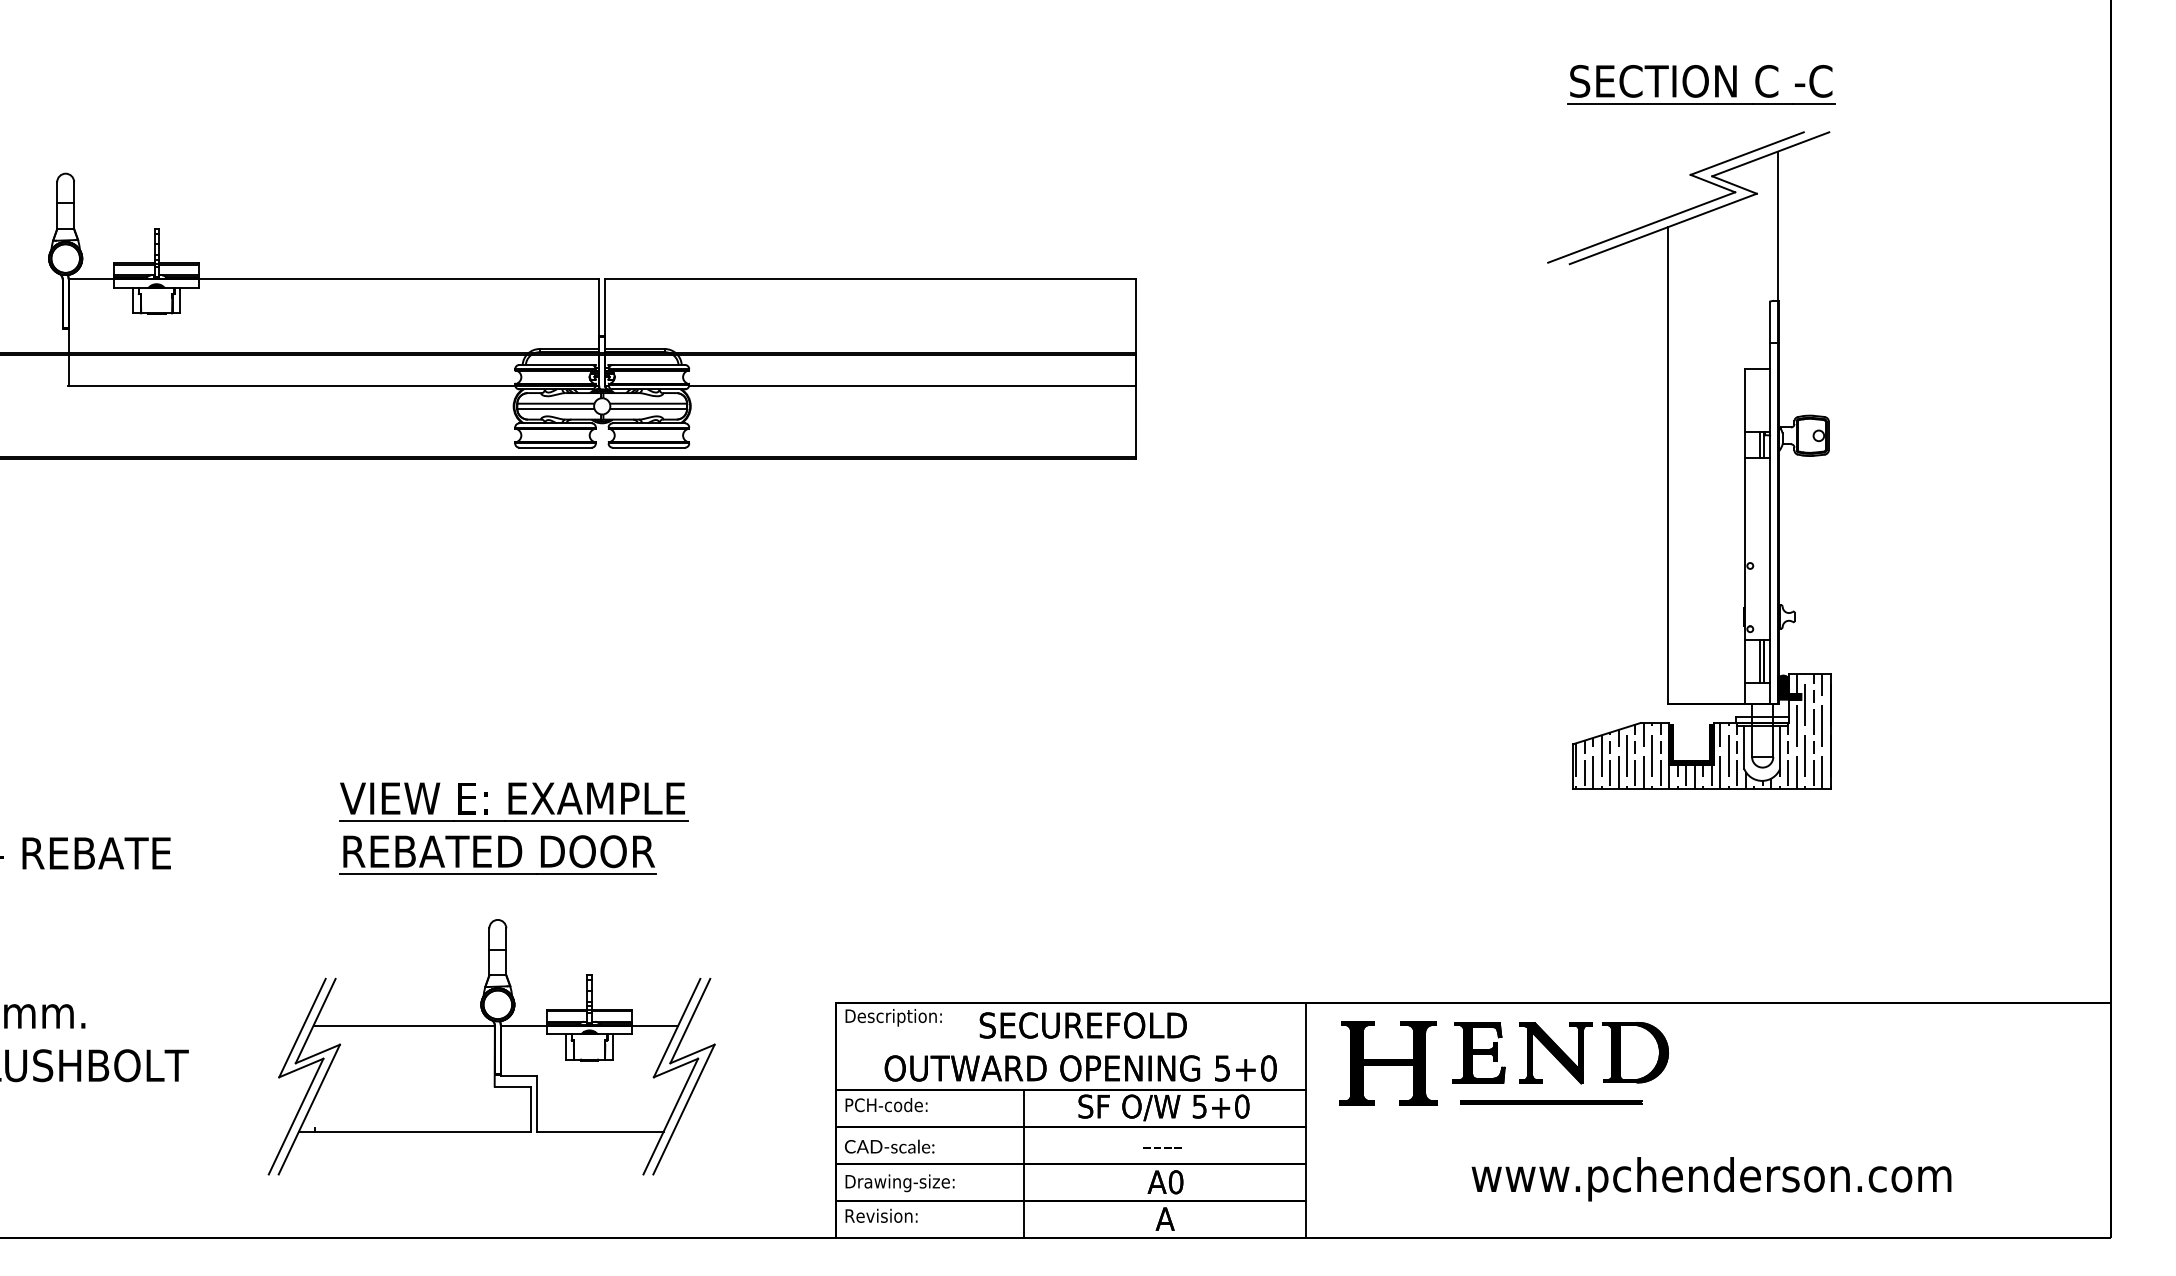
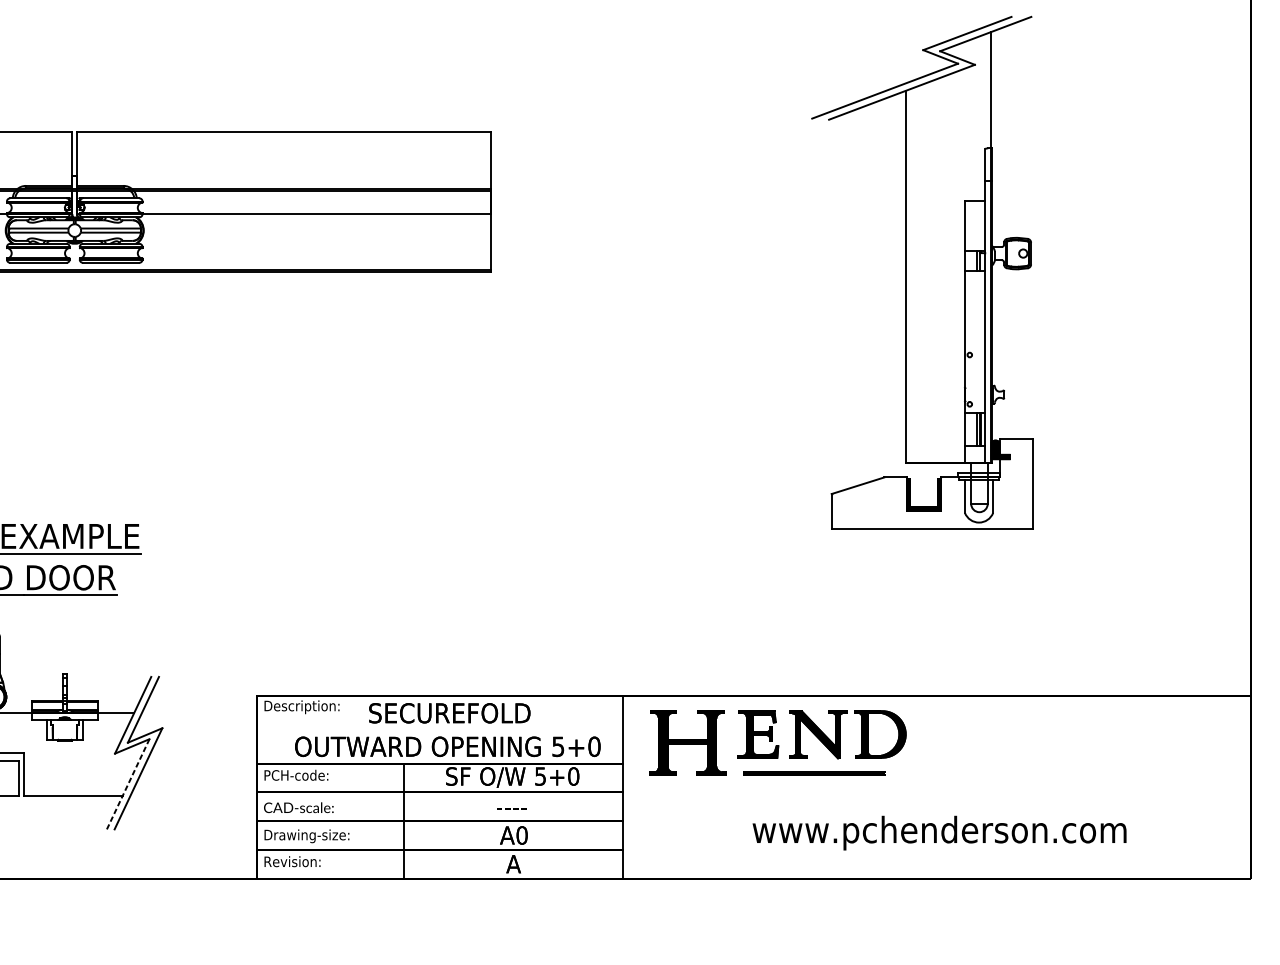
hatch: (1703, 731) -> (933, 484), removed
line: (670, 1116) -> (127, 784), solid -> dashed

